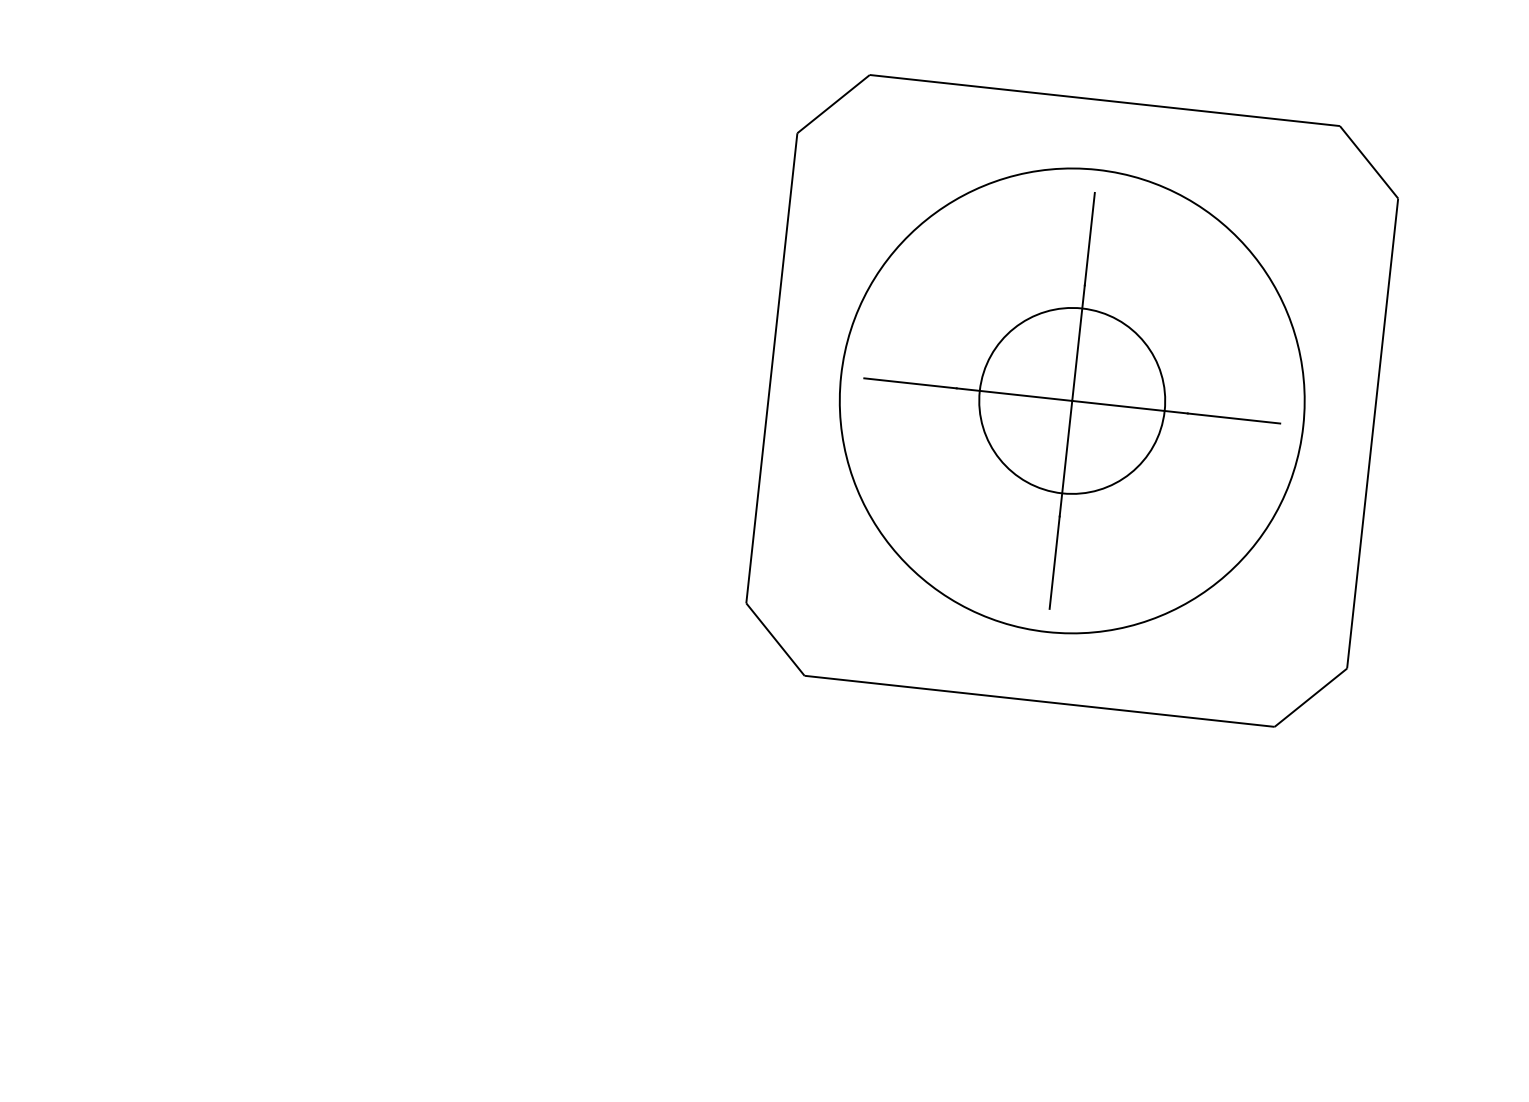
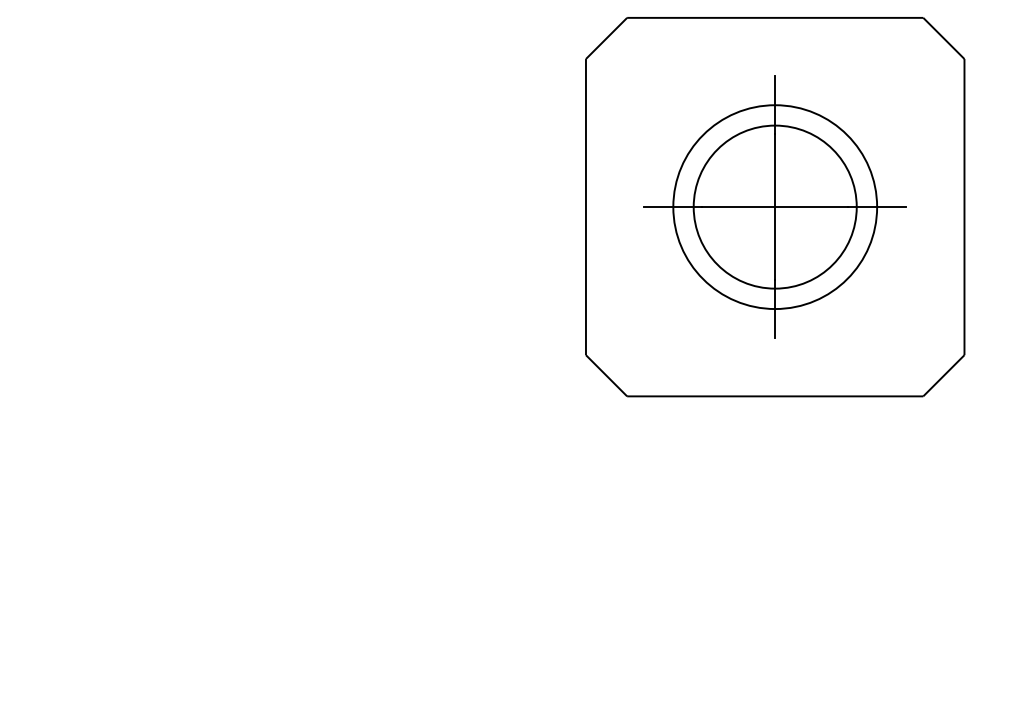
circle: (1071, 399) -> (774, 206), size x0.7
circle: (1072, 399) -> (775, 206), size x1.4

